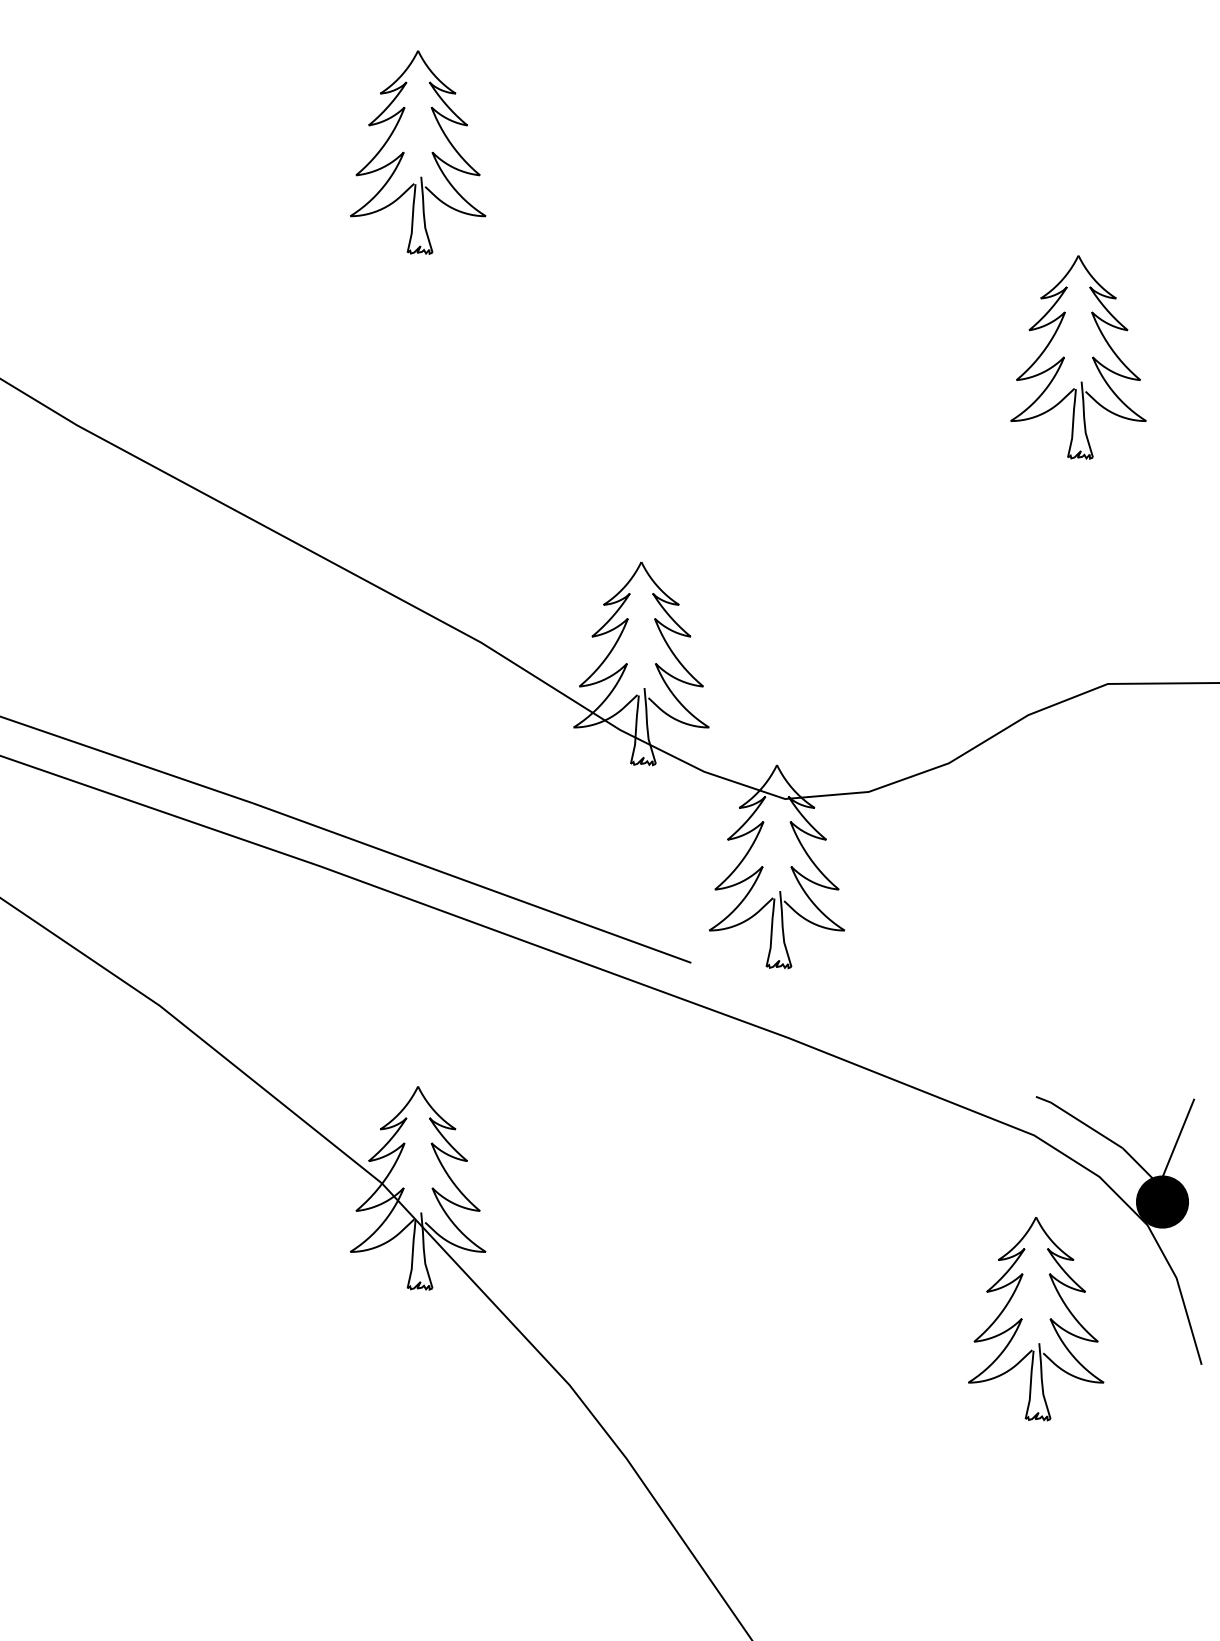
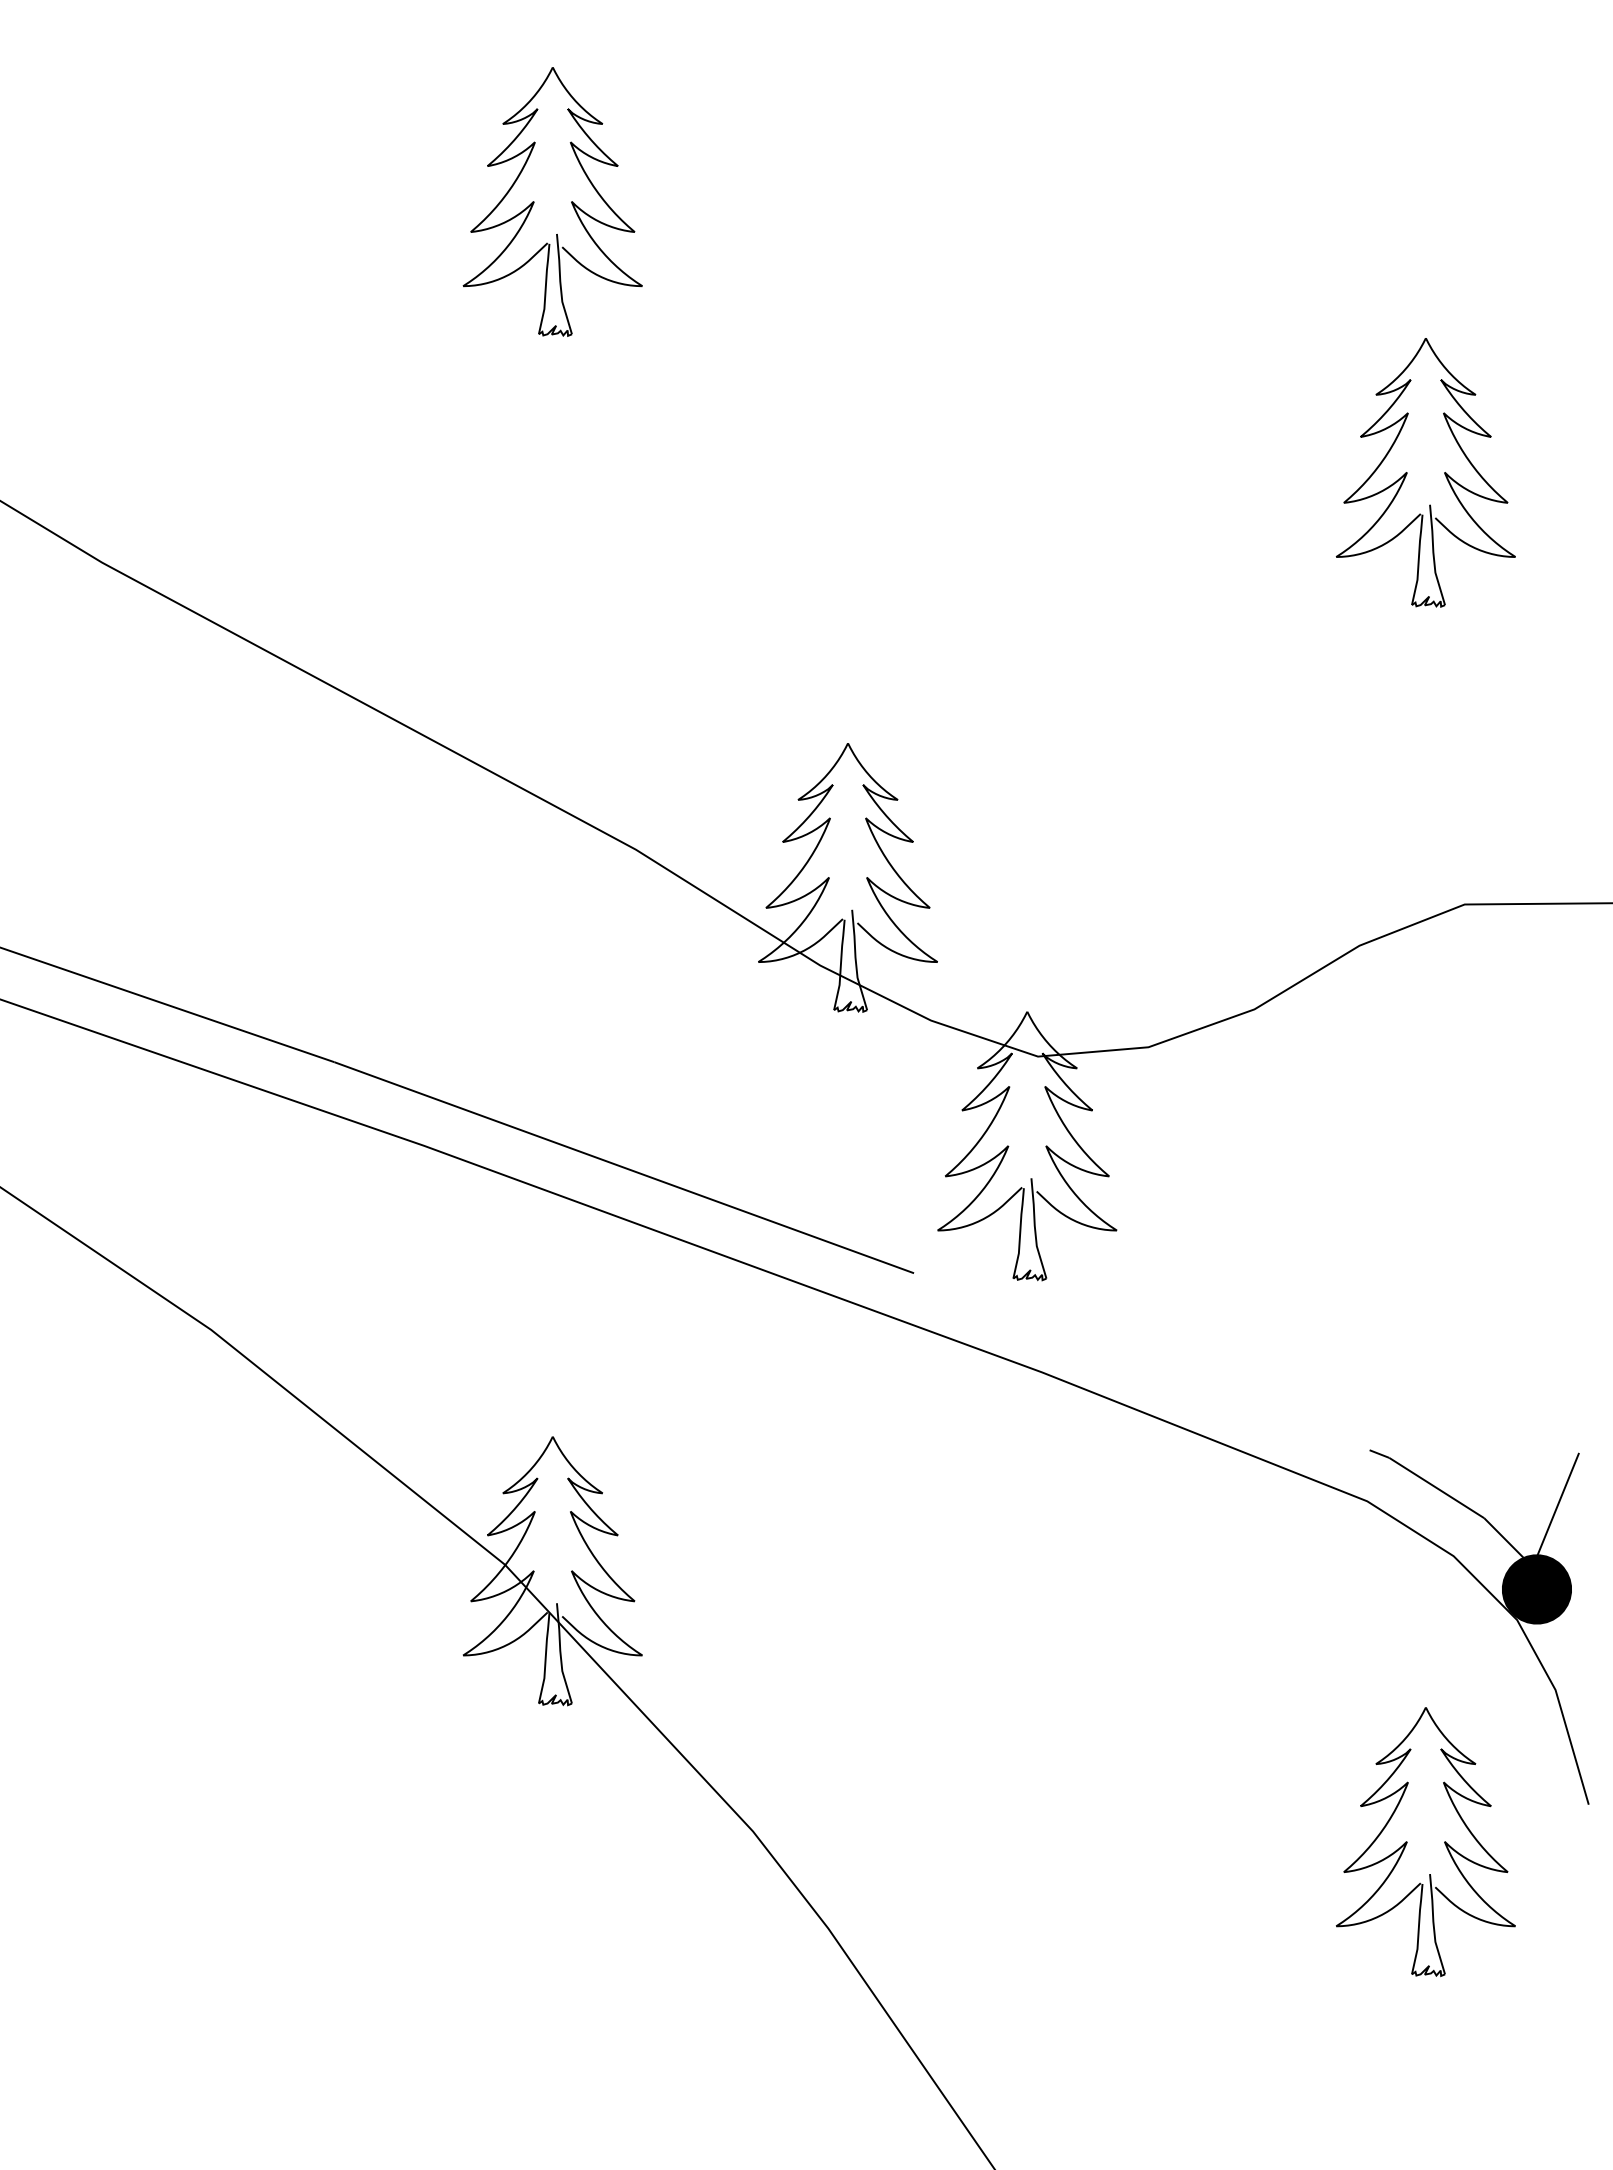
part: (1022, 1319) -> (1407, 1842), moved

